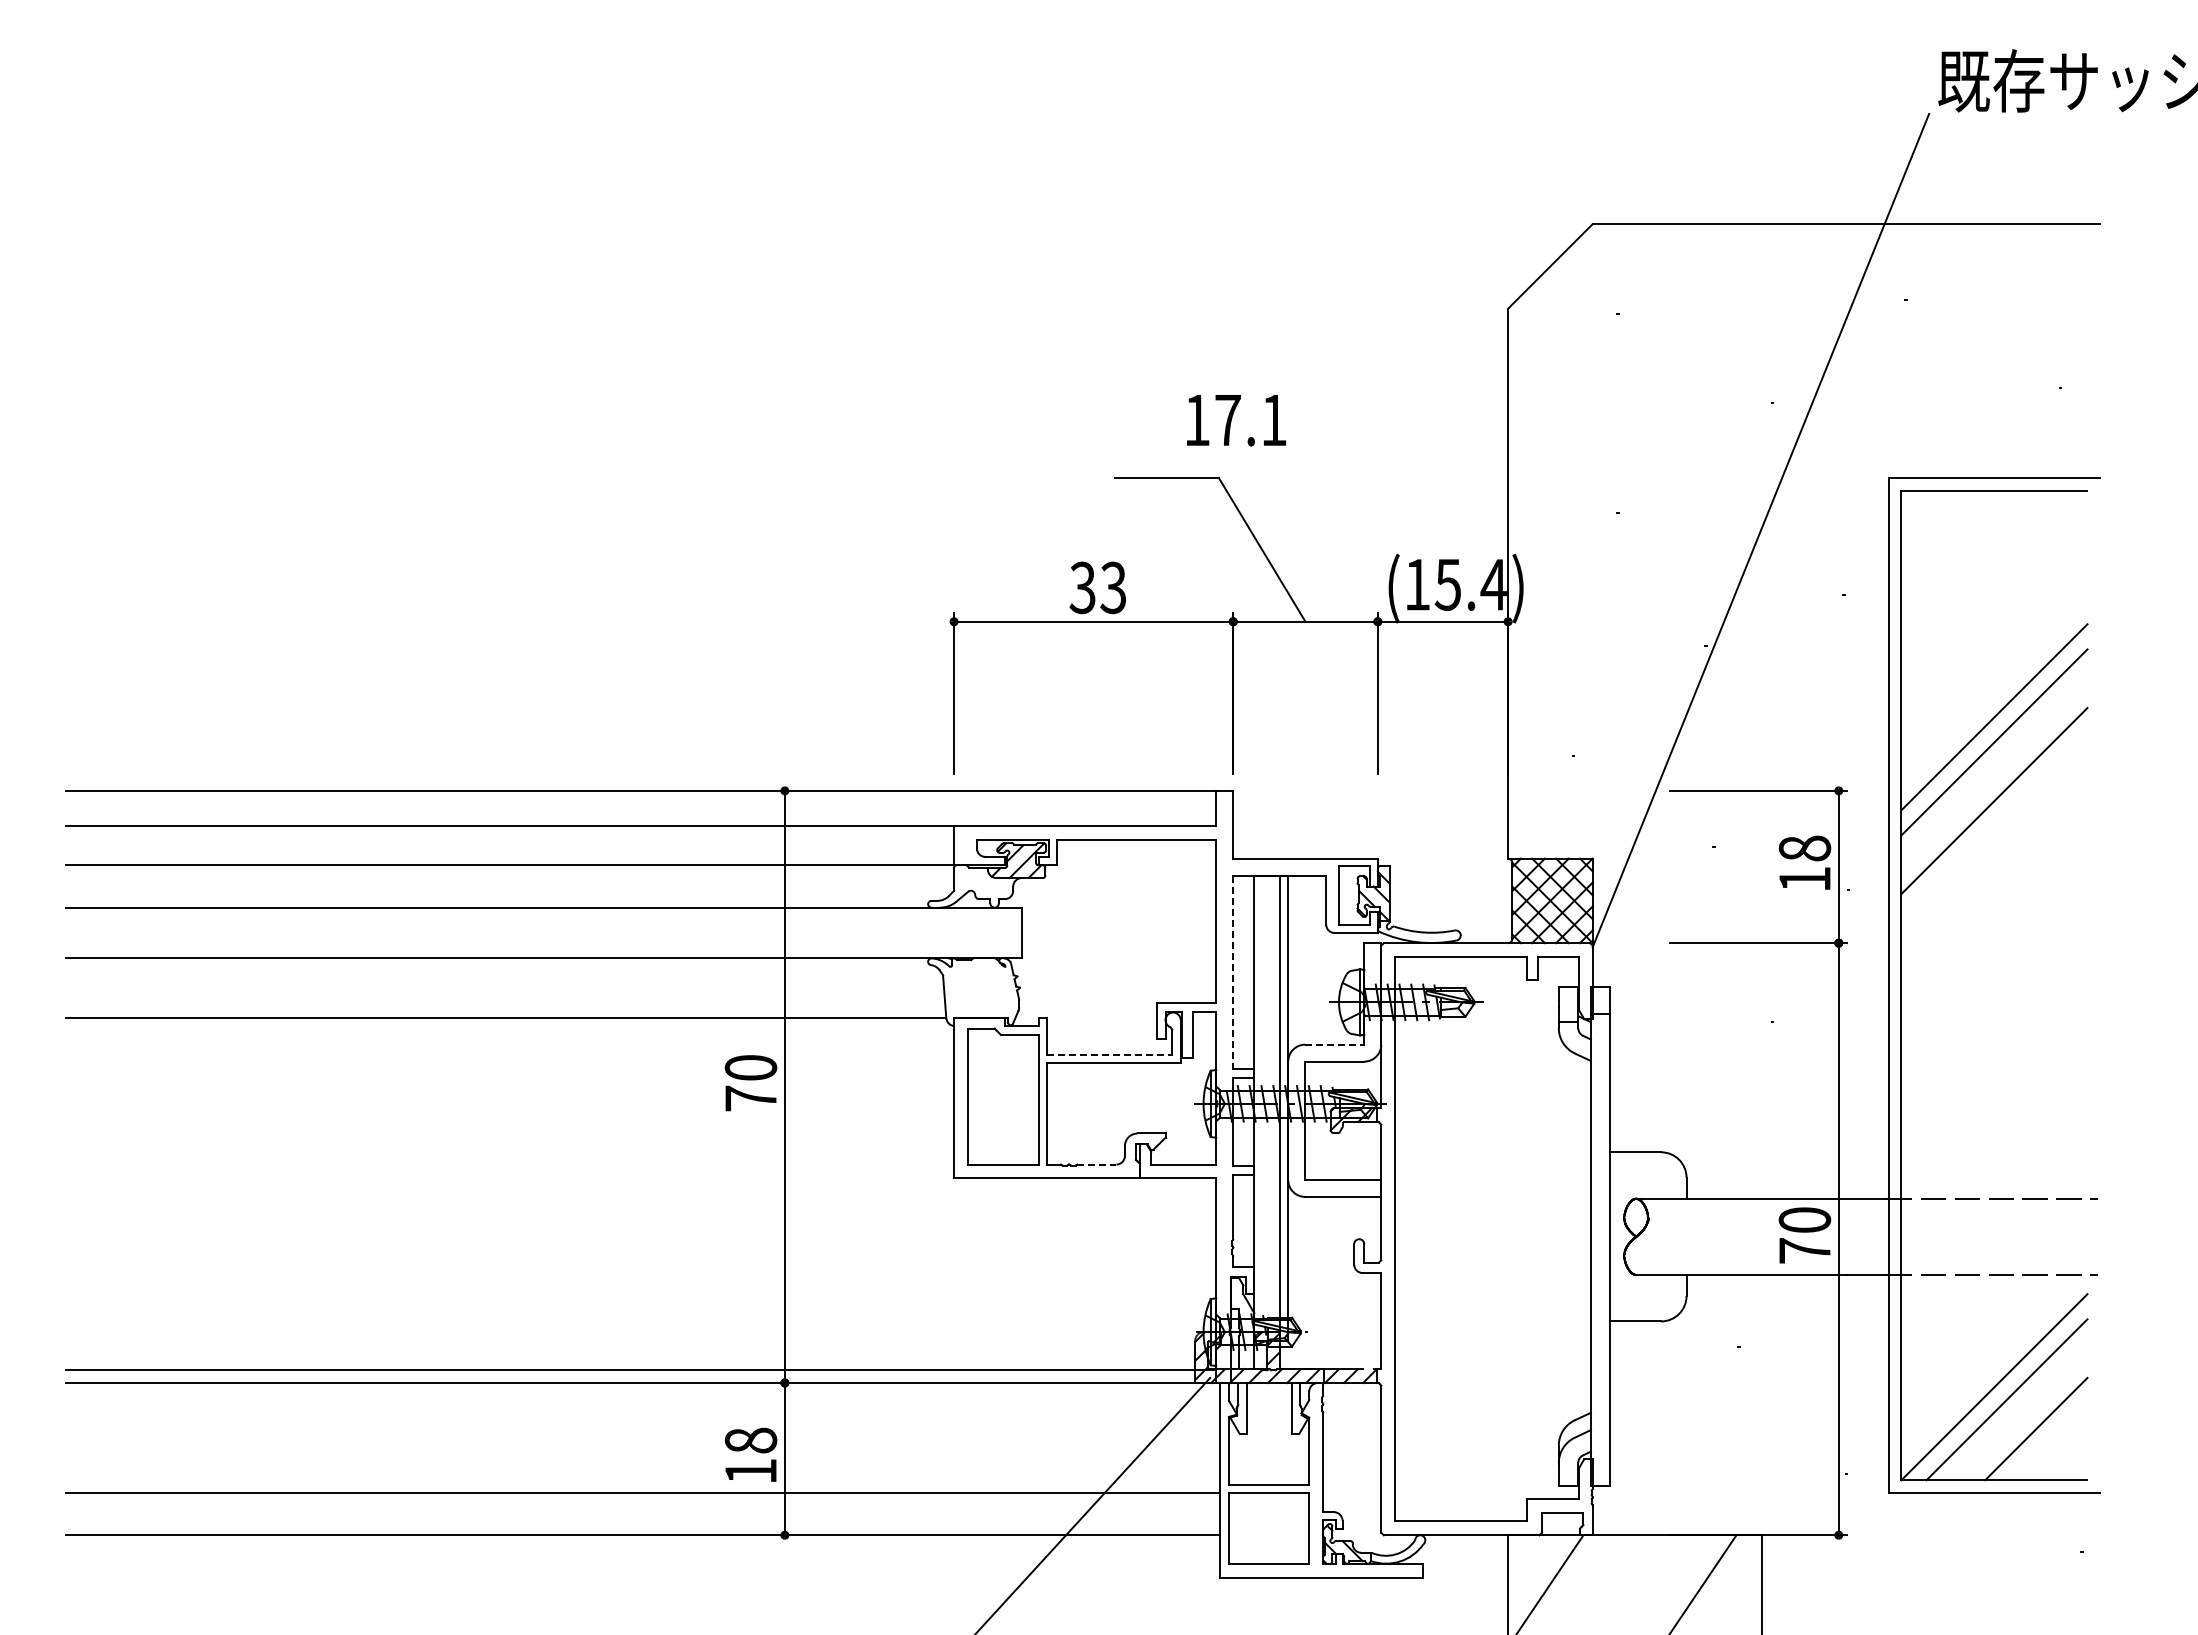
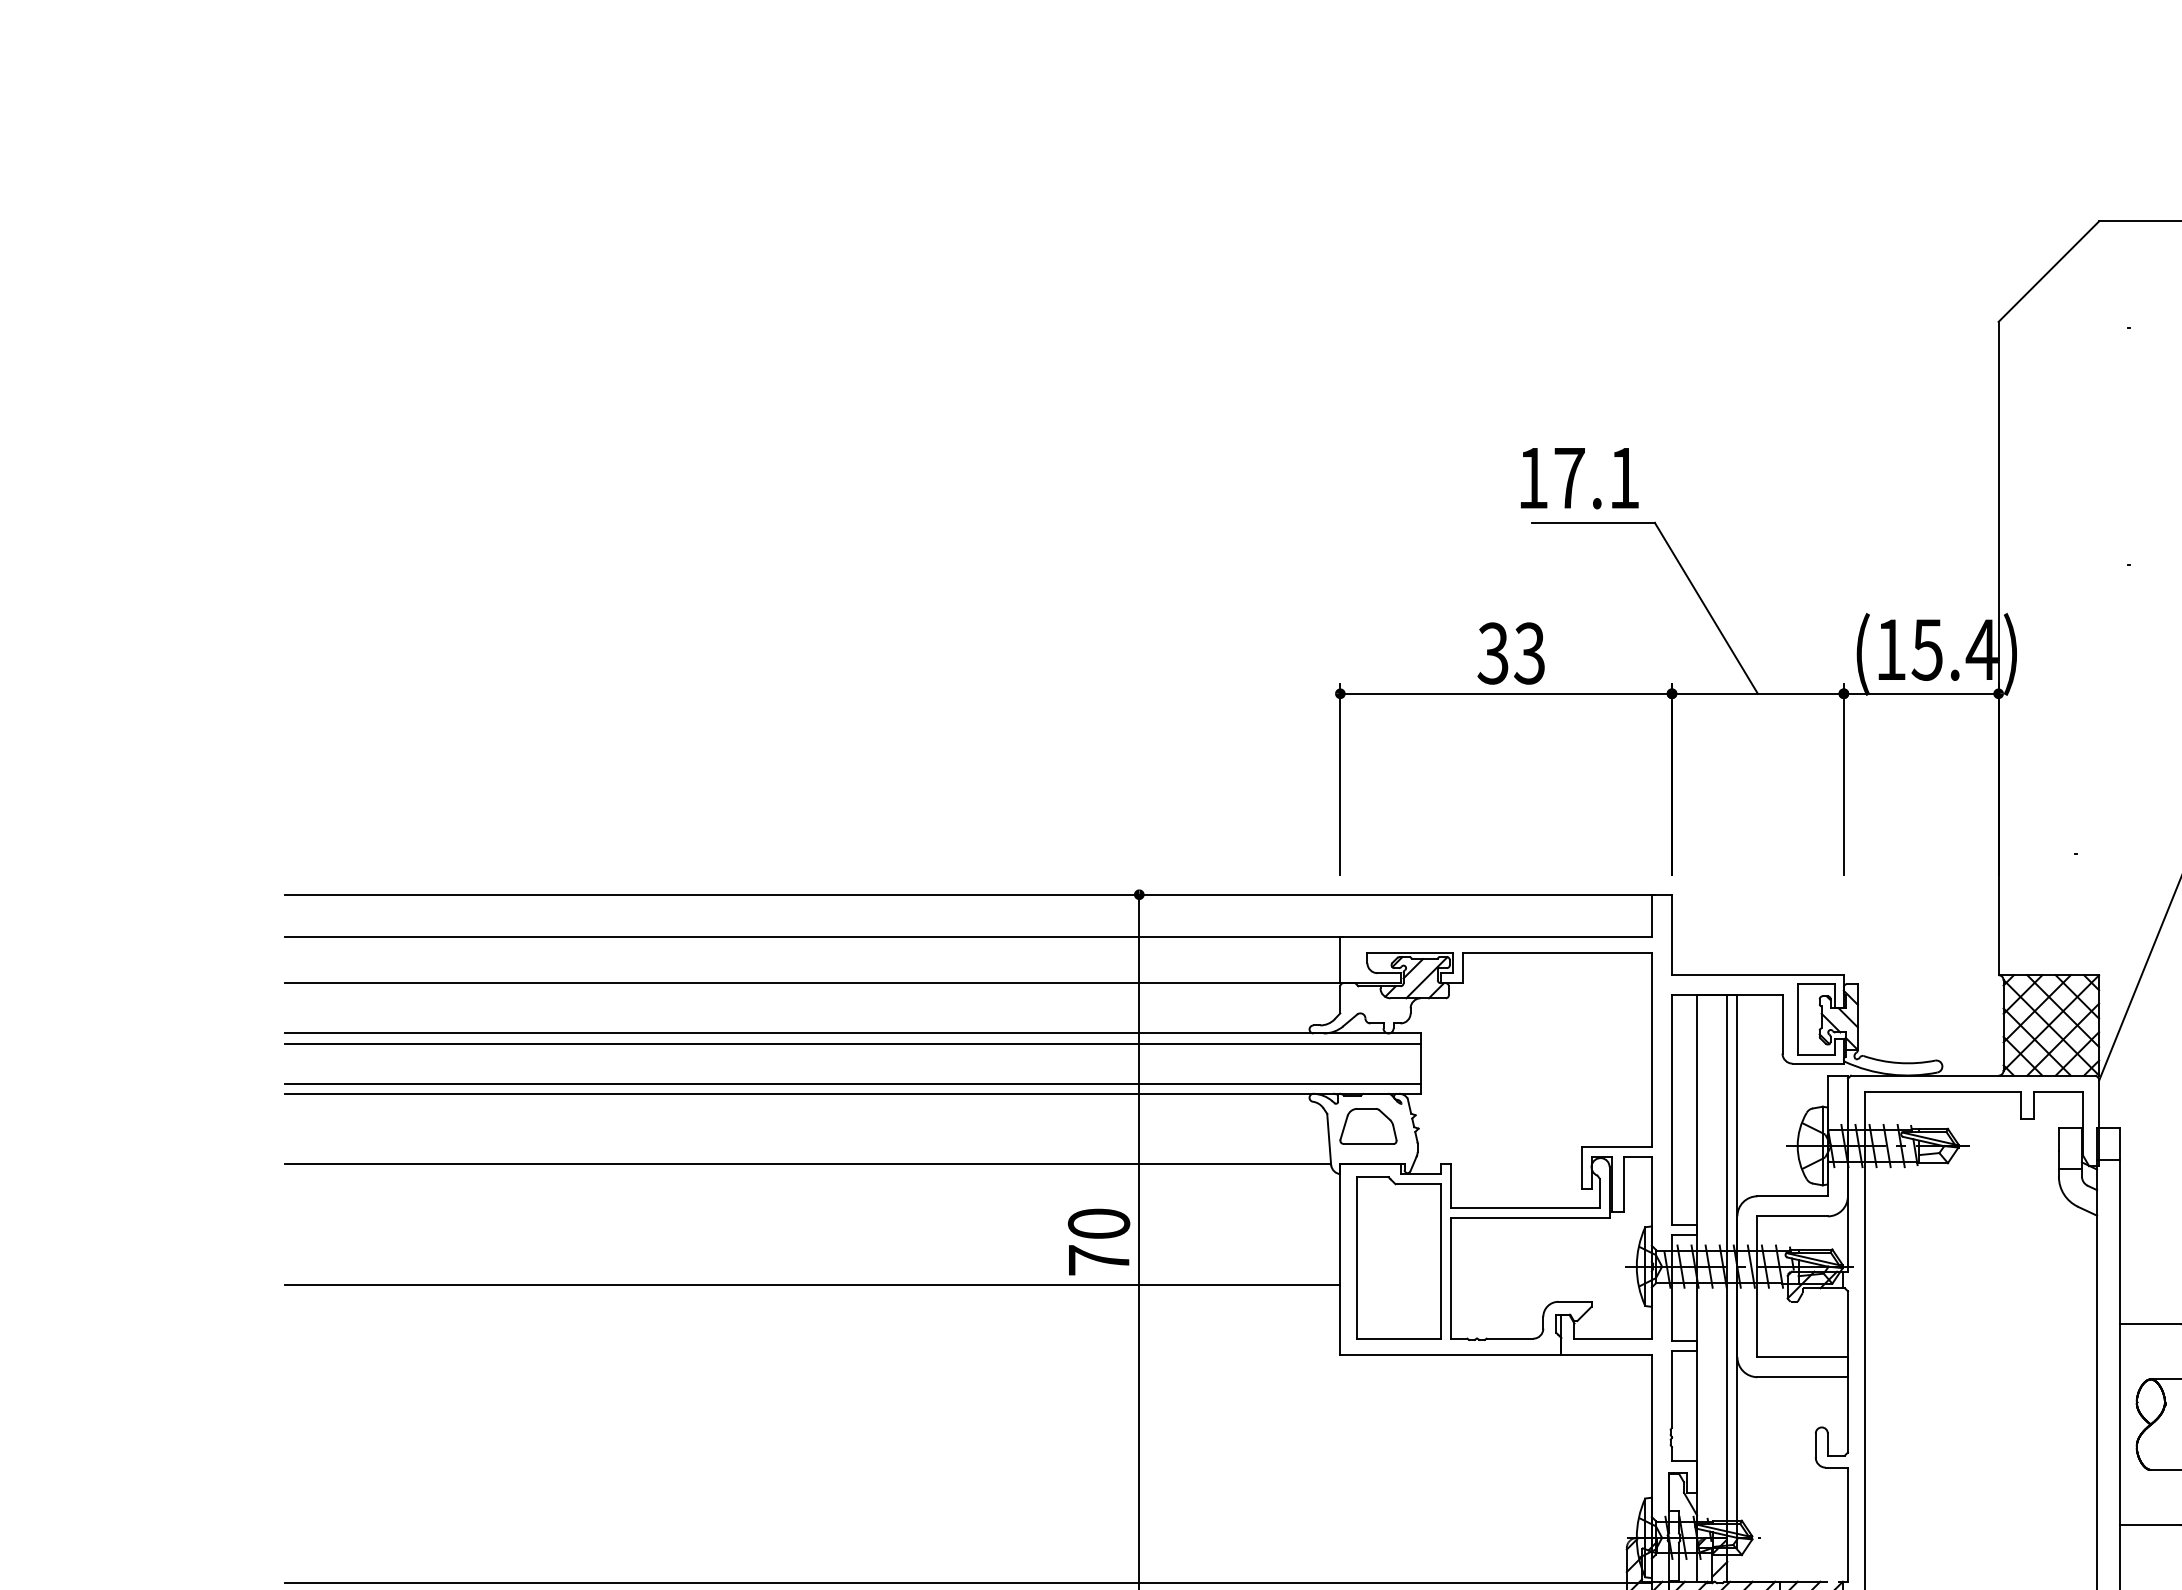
text: (1236, 420) -> (1579, 478), moved
line: (543, 916) -> (852, 1043), added
line: (543, 949) -> (852, 1083), added
line: (1233, 972) -> (1672, 1110), dashed -> solid
part: (977, 985) -> (1368, 1125), added
line: (1334, 1044) -> (1792, 1196), dashed -> solid
line: (1109, 1054) -> (1525, 1207), dashed -> solid
line: (509, 1119) -> (812, 1285), added
line: (1096, 1164) -> (1509, 1338), dashed -> solid

